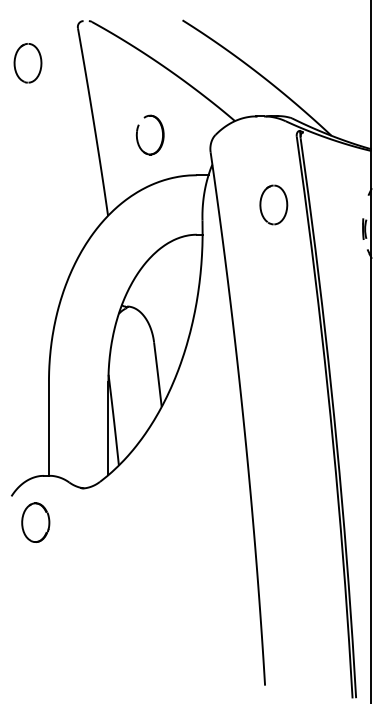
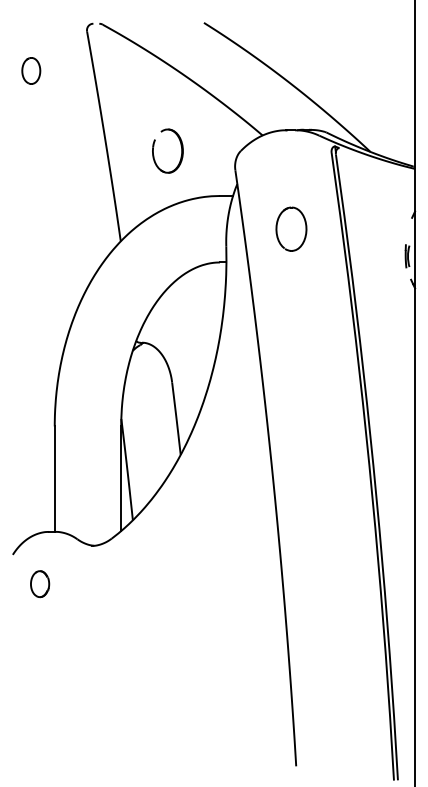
part: (27, 63) -> (30, 71), size x0.6
part: (273, 204) -> (291, 228), moved
part: (35, 522) -> (39, 584), size x0.6

